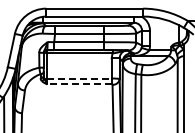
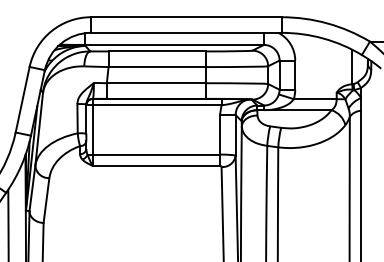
line: (79, 78) -> (156, 154), dashed -> solid
line: (78, 84) -> (154, 166), dashed -> solid

